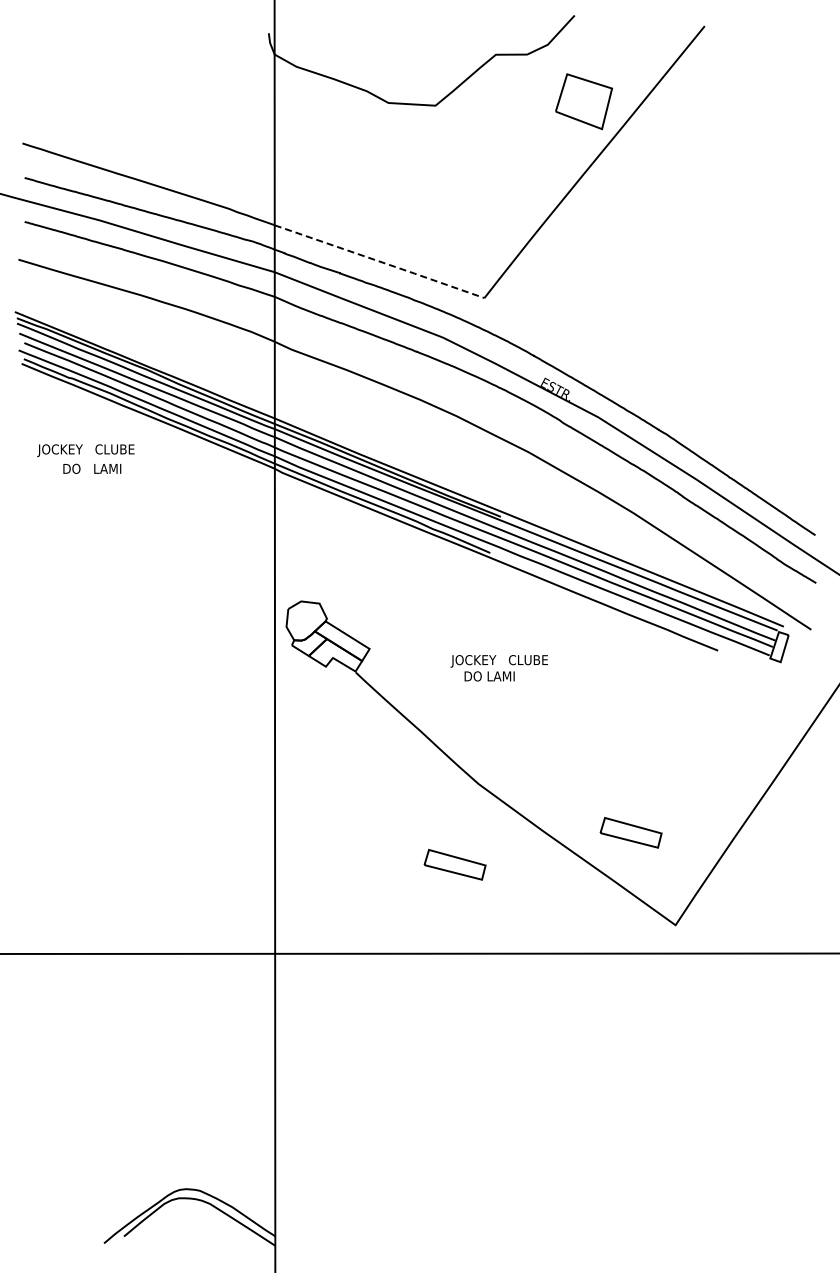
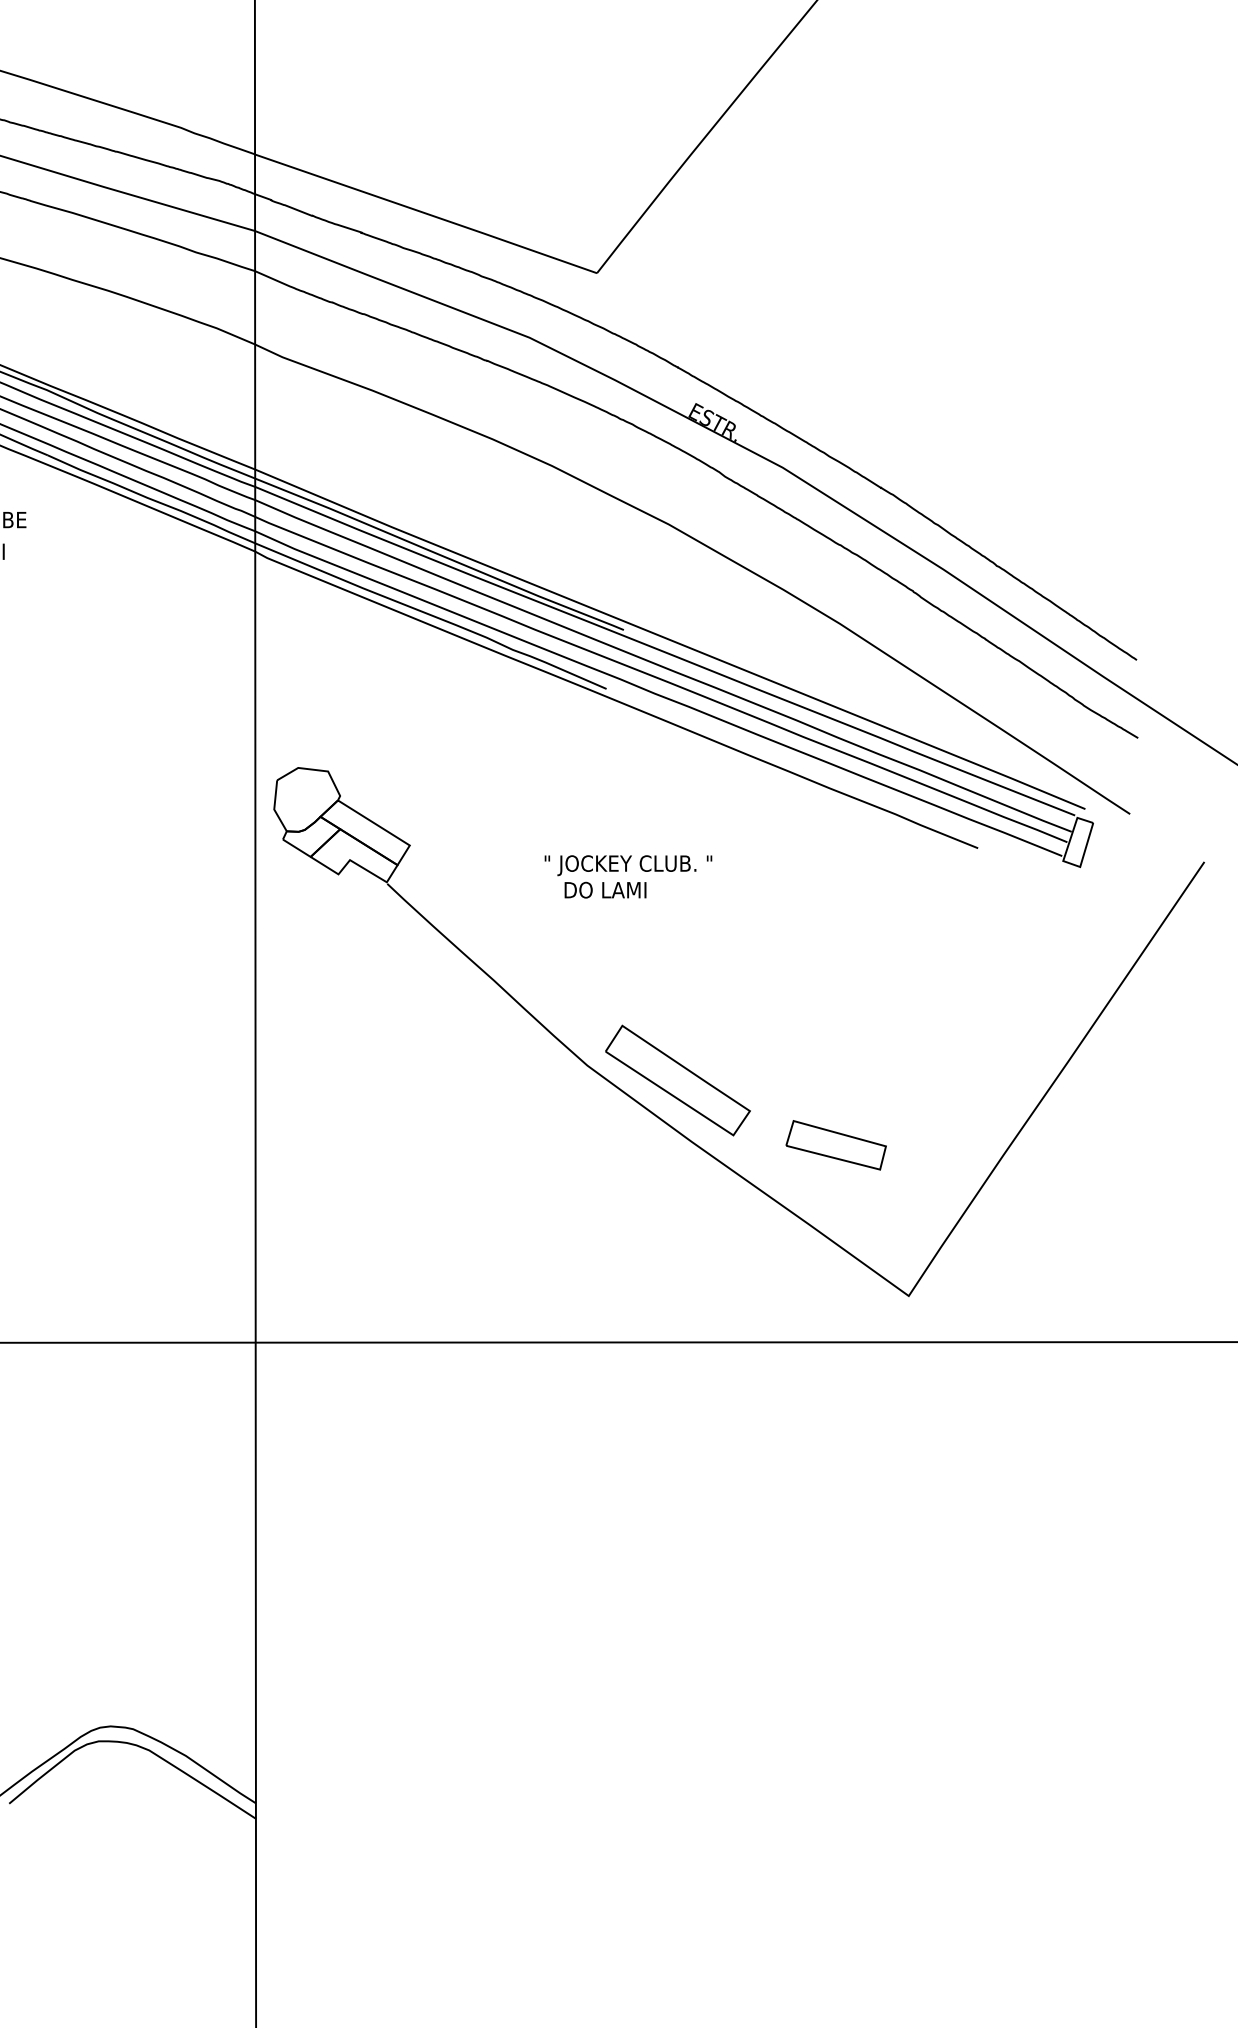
line: (380, 261) -> (427, 213), dashed -> solid
text: (502, 661) -> (626, 865), JOCKEY   CLUBE -> " JOCKEY CLUB. "
part: (534, 792) -> (678, 1079), added
part: (454, 864) -> (548, 1196), removed

